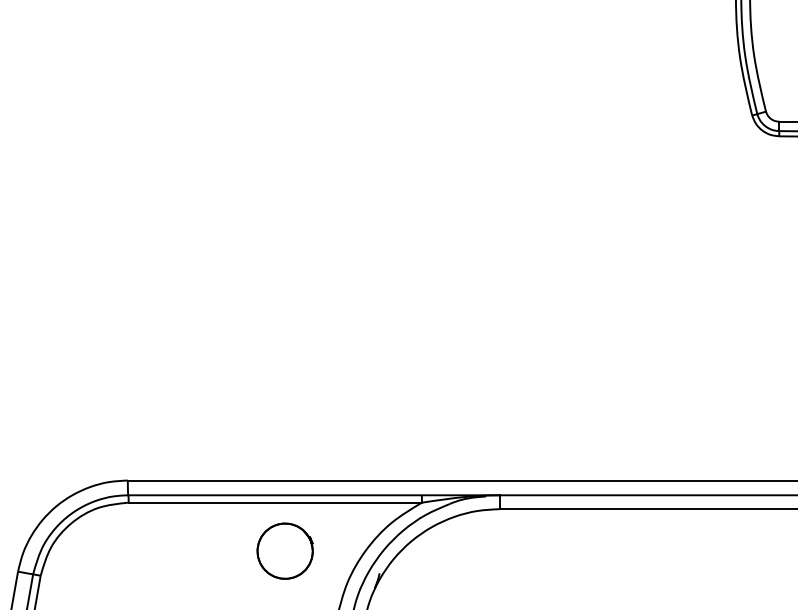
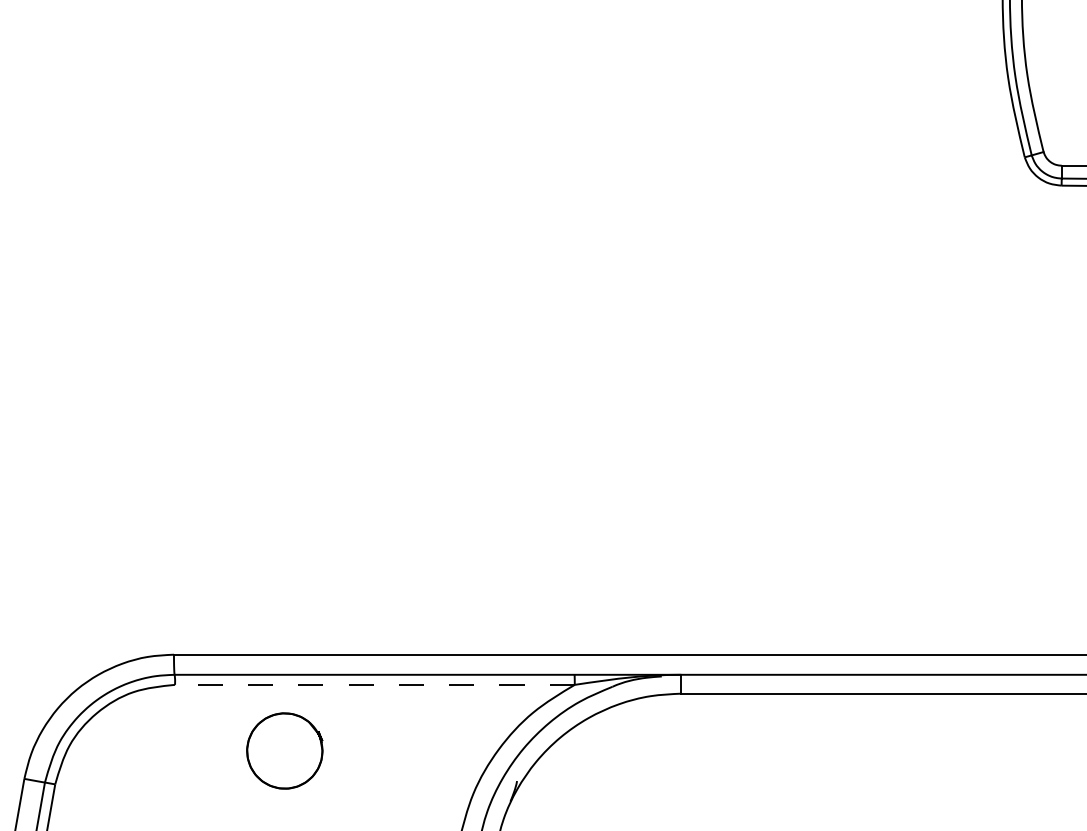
line: (275, 502) -> (375, 684), solid -> dashed
part: (284, 550) -> (283, 750), moved

